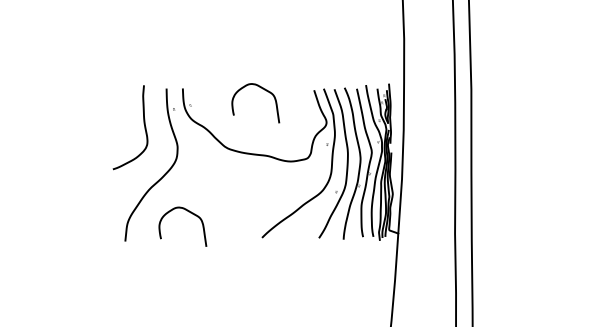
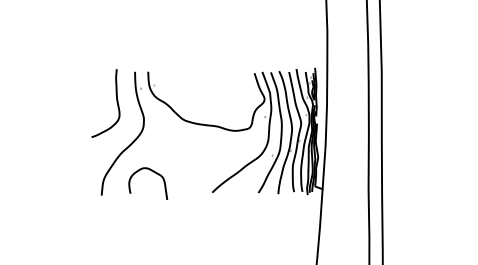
curve: (265, 91) -> (215, 74), removed

